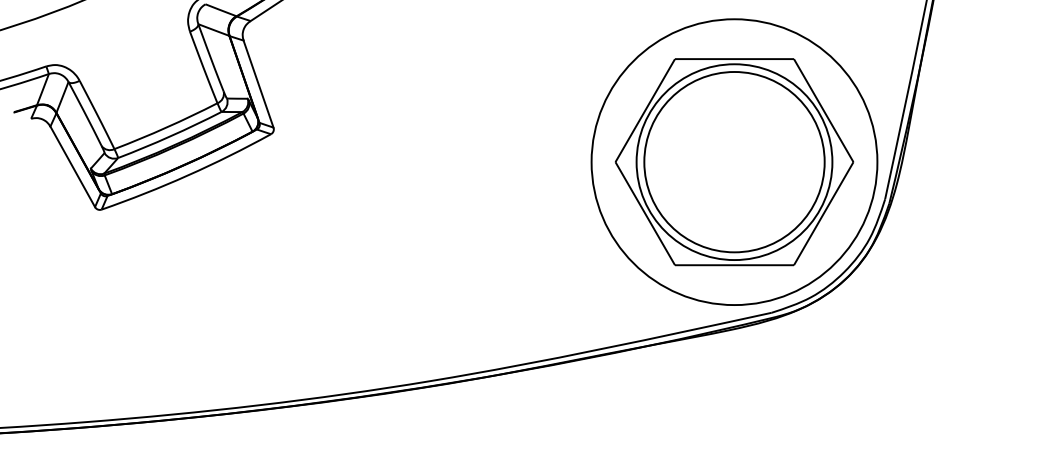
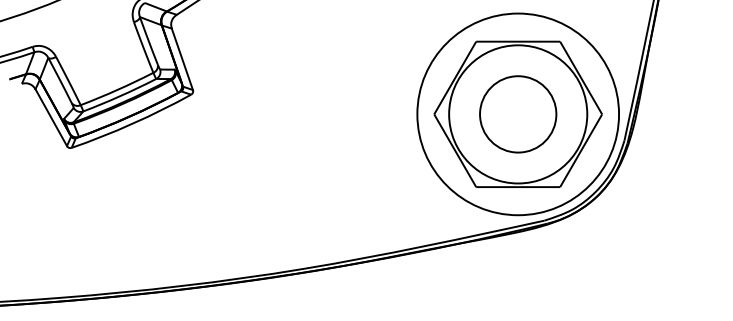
circle: (734, 162) -> (518, 114), size x0.6

